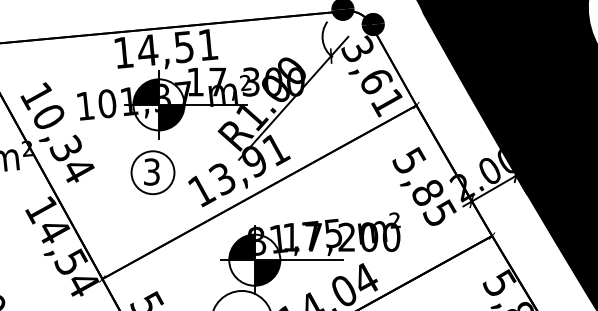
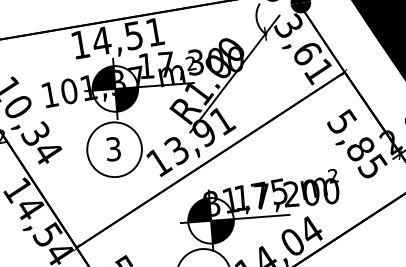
circle: (152, 172) -> (114, 149), size x1.43

